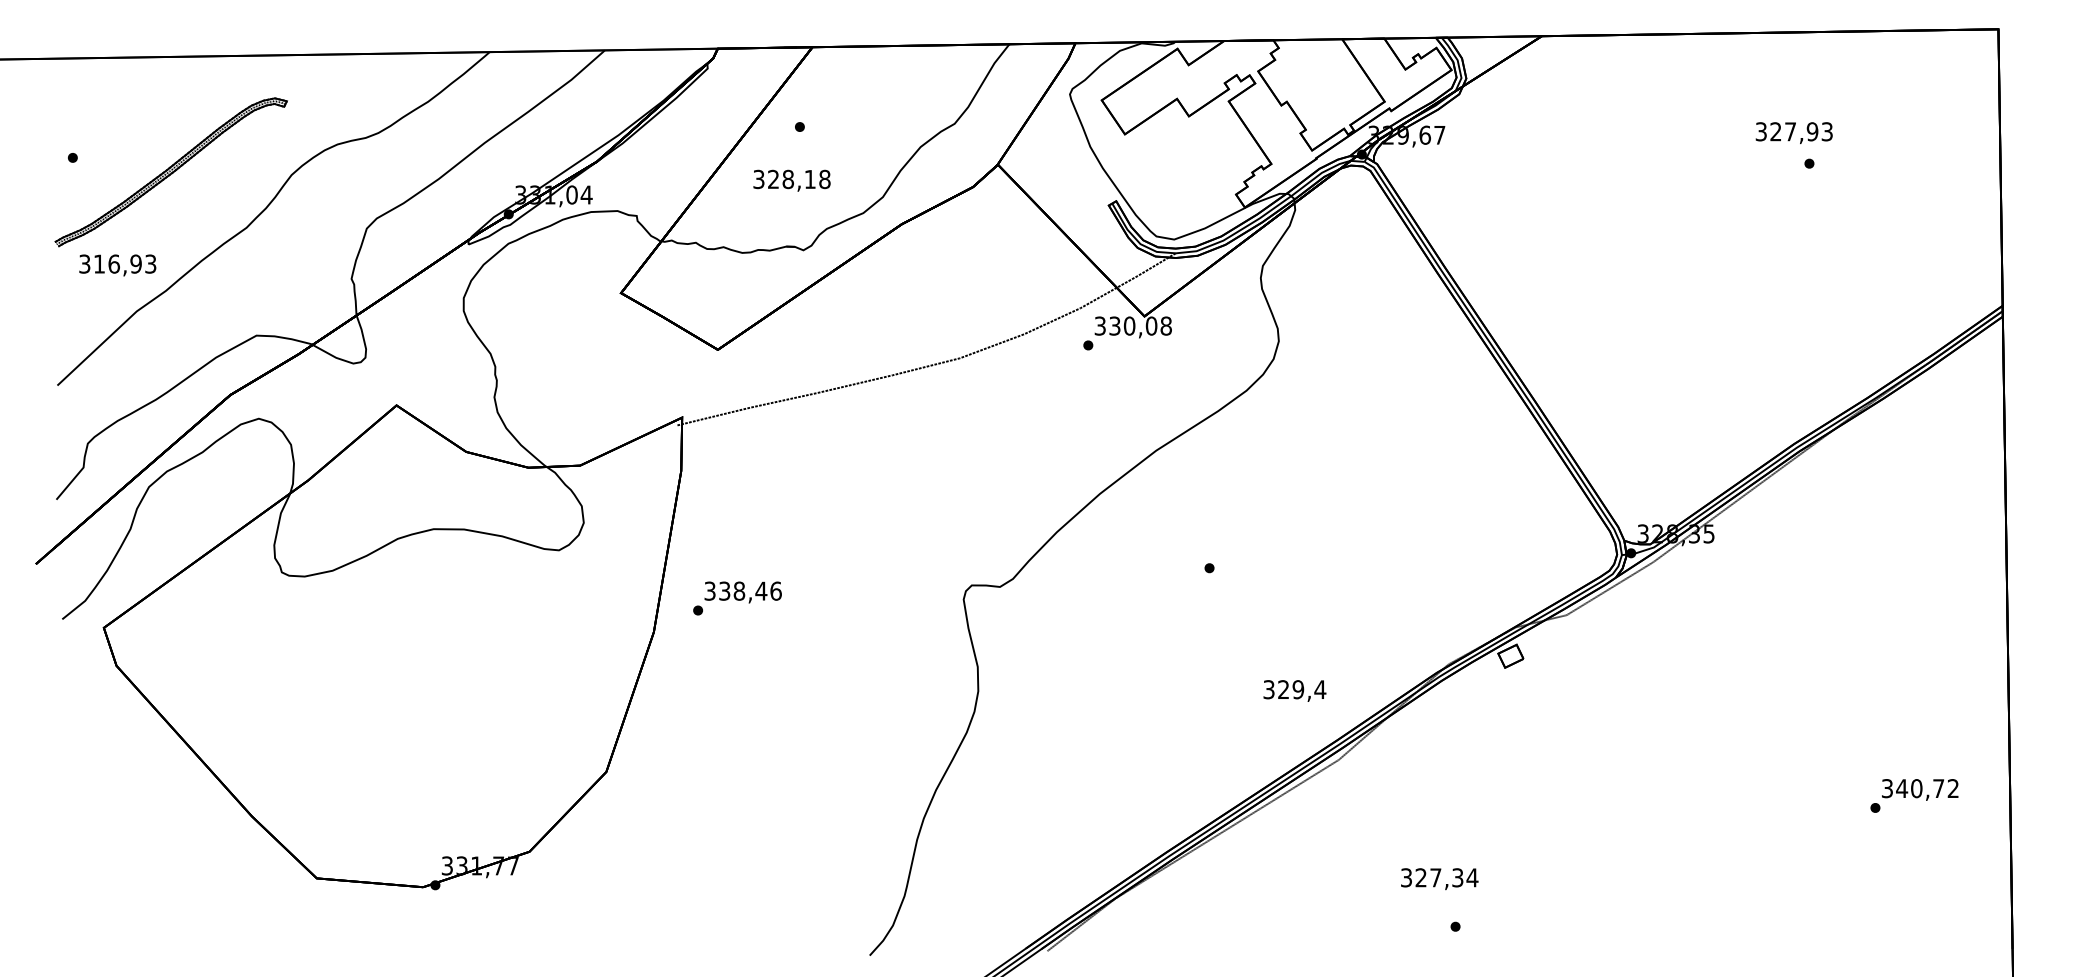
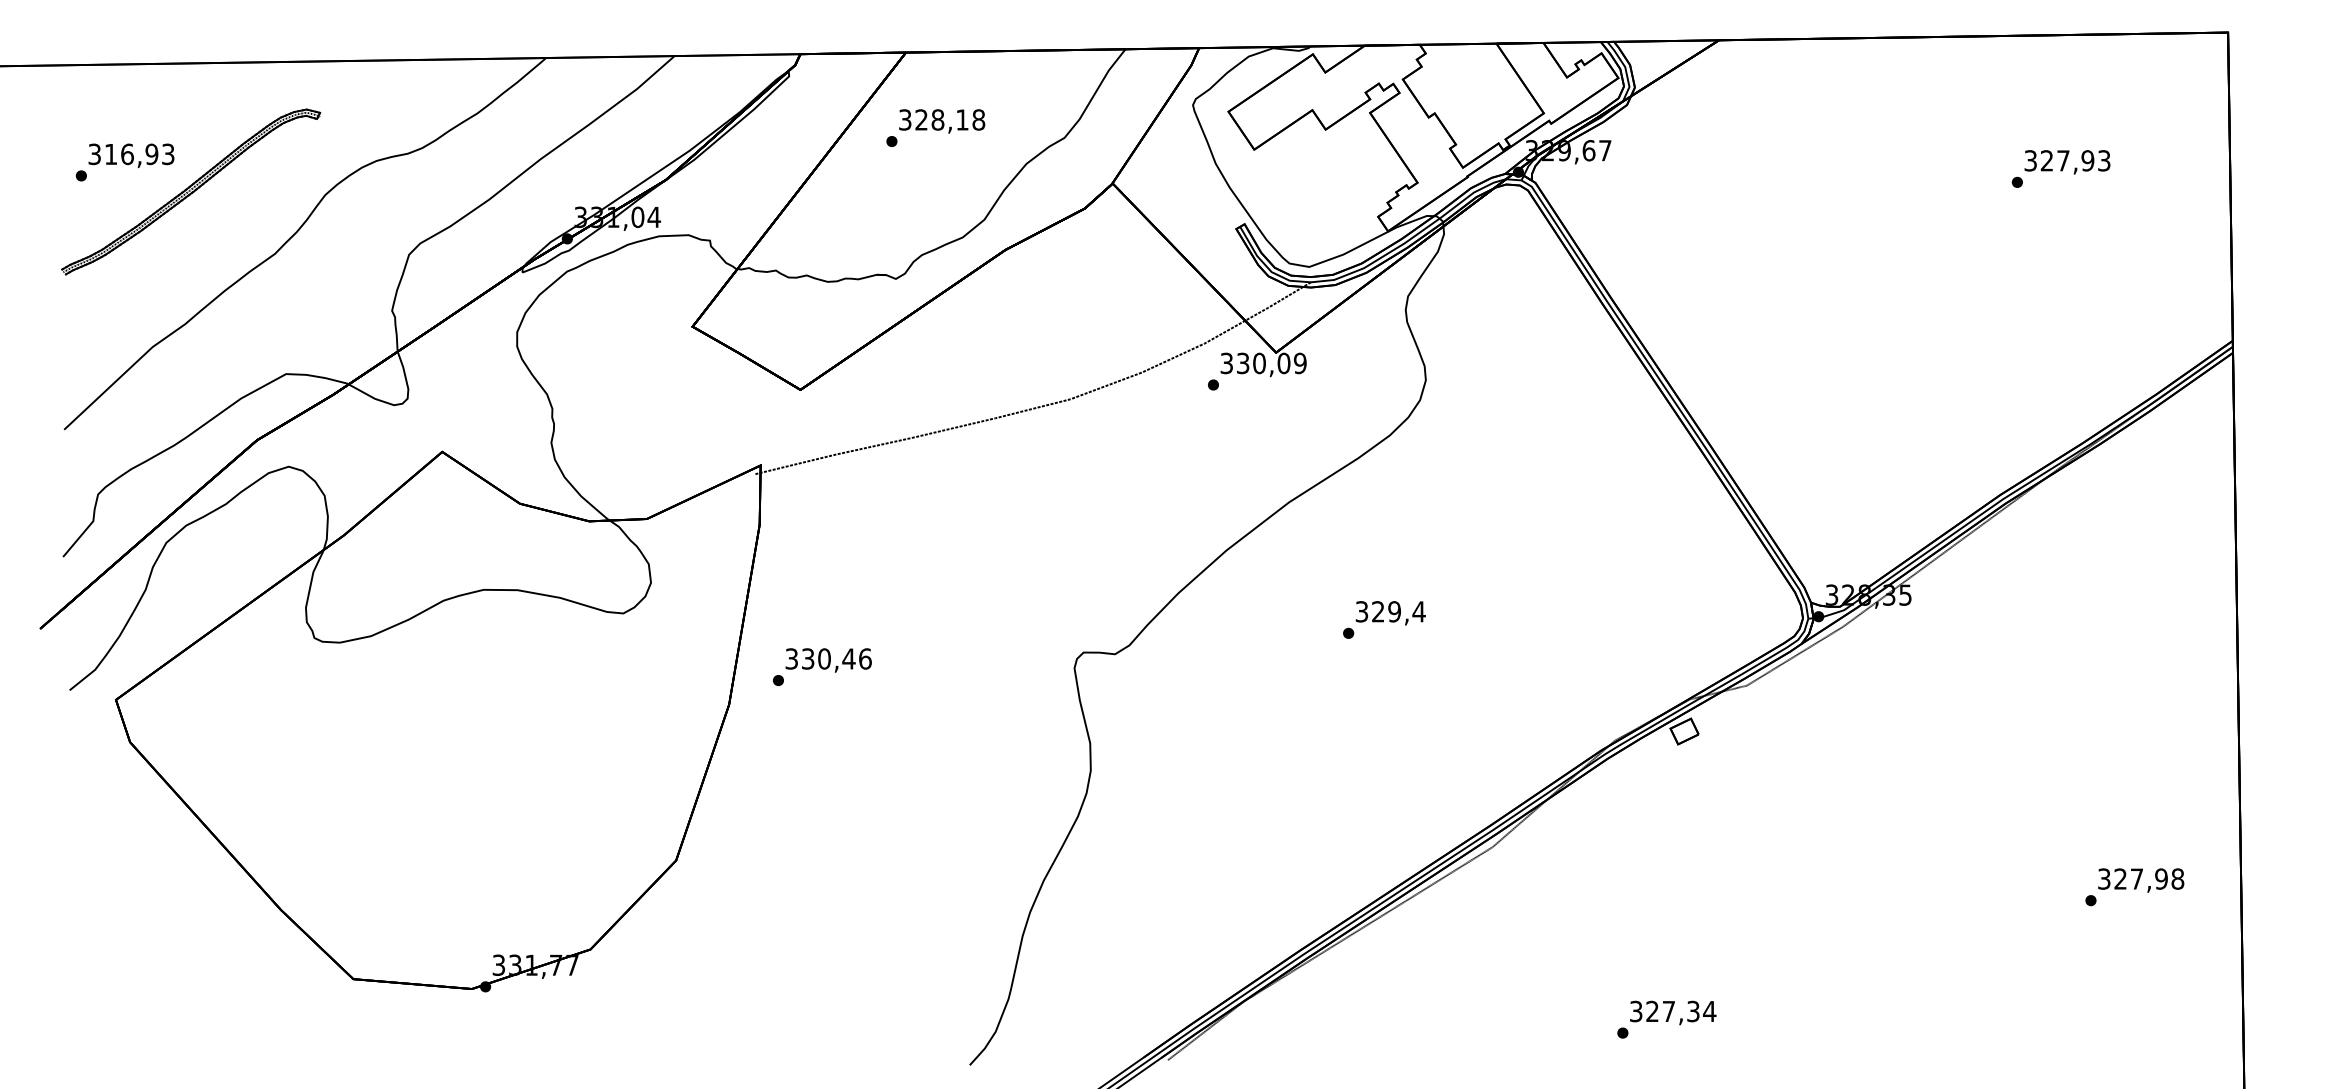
text: (1794, 133) -> (2067, 162), moved
text: (792, 180) -> (942, 121), moved
text: (117, 265) -> (131, 155), moved
text: (1165, 326) -> (1299, 363), 330,08 -> 330,09
text: (739, 590) -> (824, 658), 338,46 -> 330,46
text: (1294, 691) -> (1390, 613), moved
text: (1927, 788) -> (2148, 878), 340,72 -> 327,98
text: (1439, 878) -> (1673, 1012), moved

